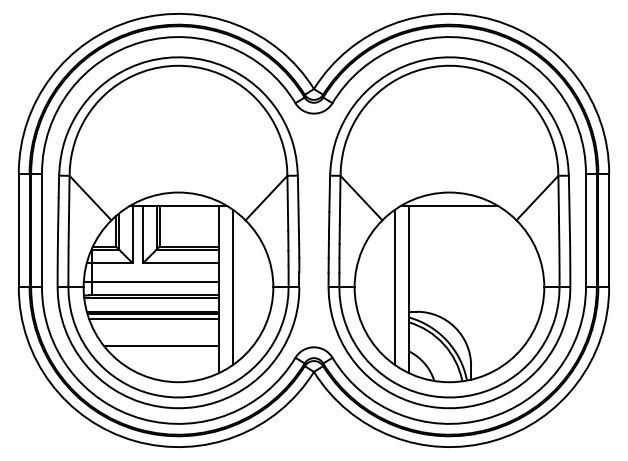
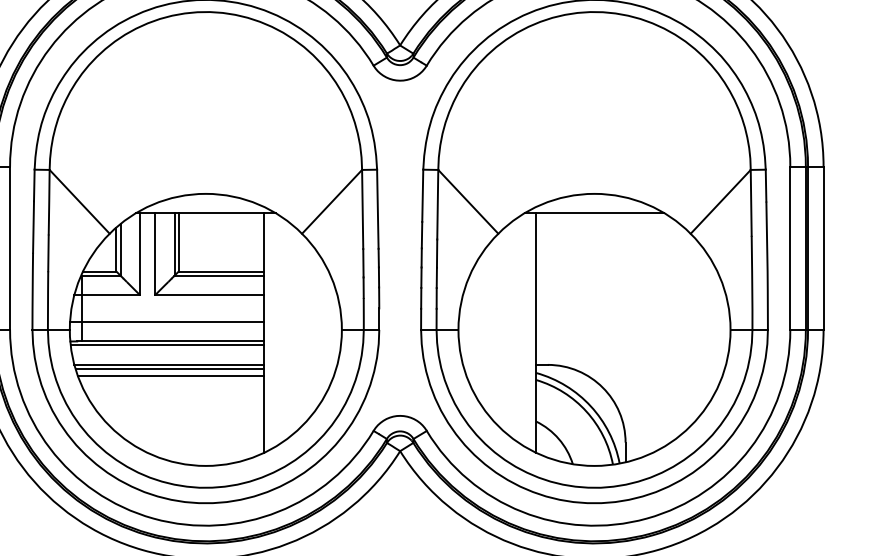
line: (232, 287) -> (283, 330), removed
line: (395, 287) -> (517, 330), removed
line: (161, 346) -> (181, 414), removed

